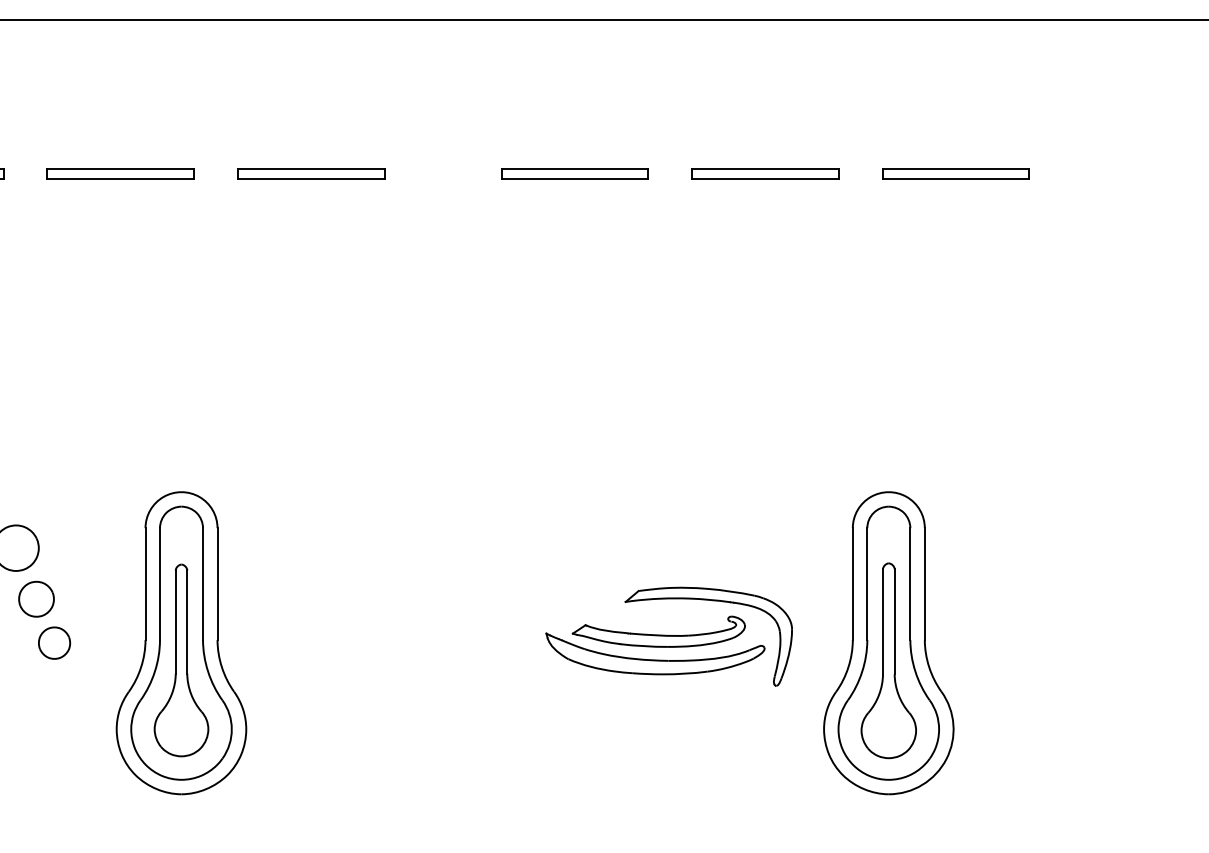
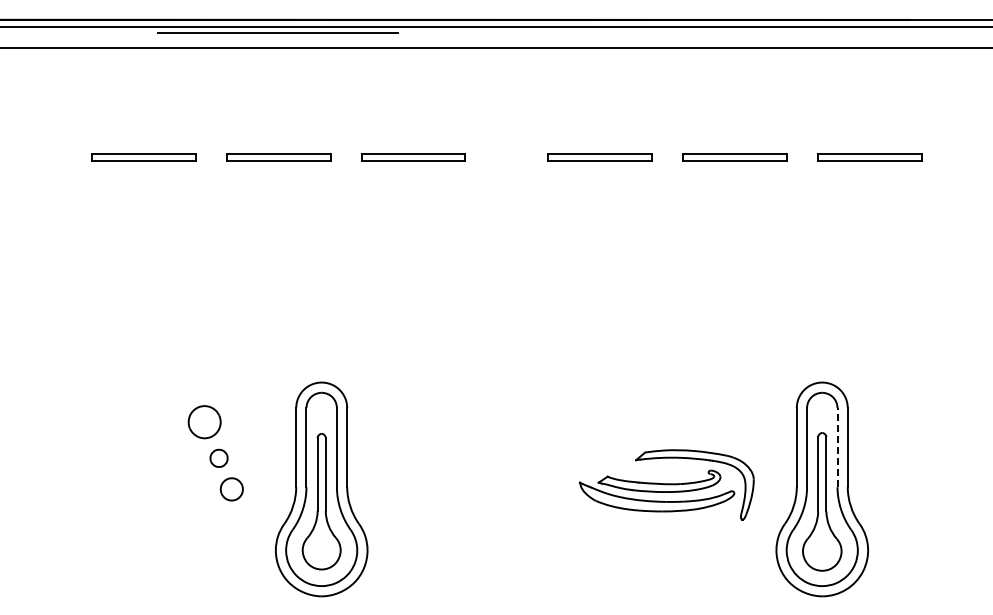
line: (910, 583) -> (837, 447), solid -> dashed
part: (35, 599) -> (218, 458), size x0.7

